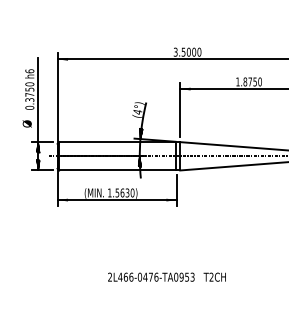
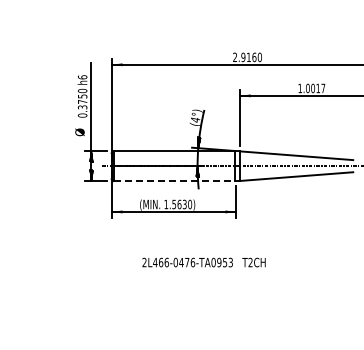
text: (184, 52) -> (244, 57), 3.5000 -> 2.9160
text: (252, 81) -> (315, 88), 1.8750 -> 1.0017
line: (117, 170) -> (174, 180), solid -> dashed
text: (166, 277) -> (203, 262), moved

